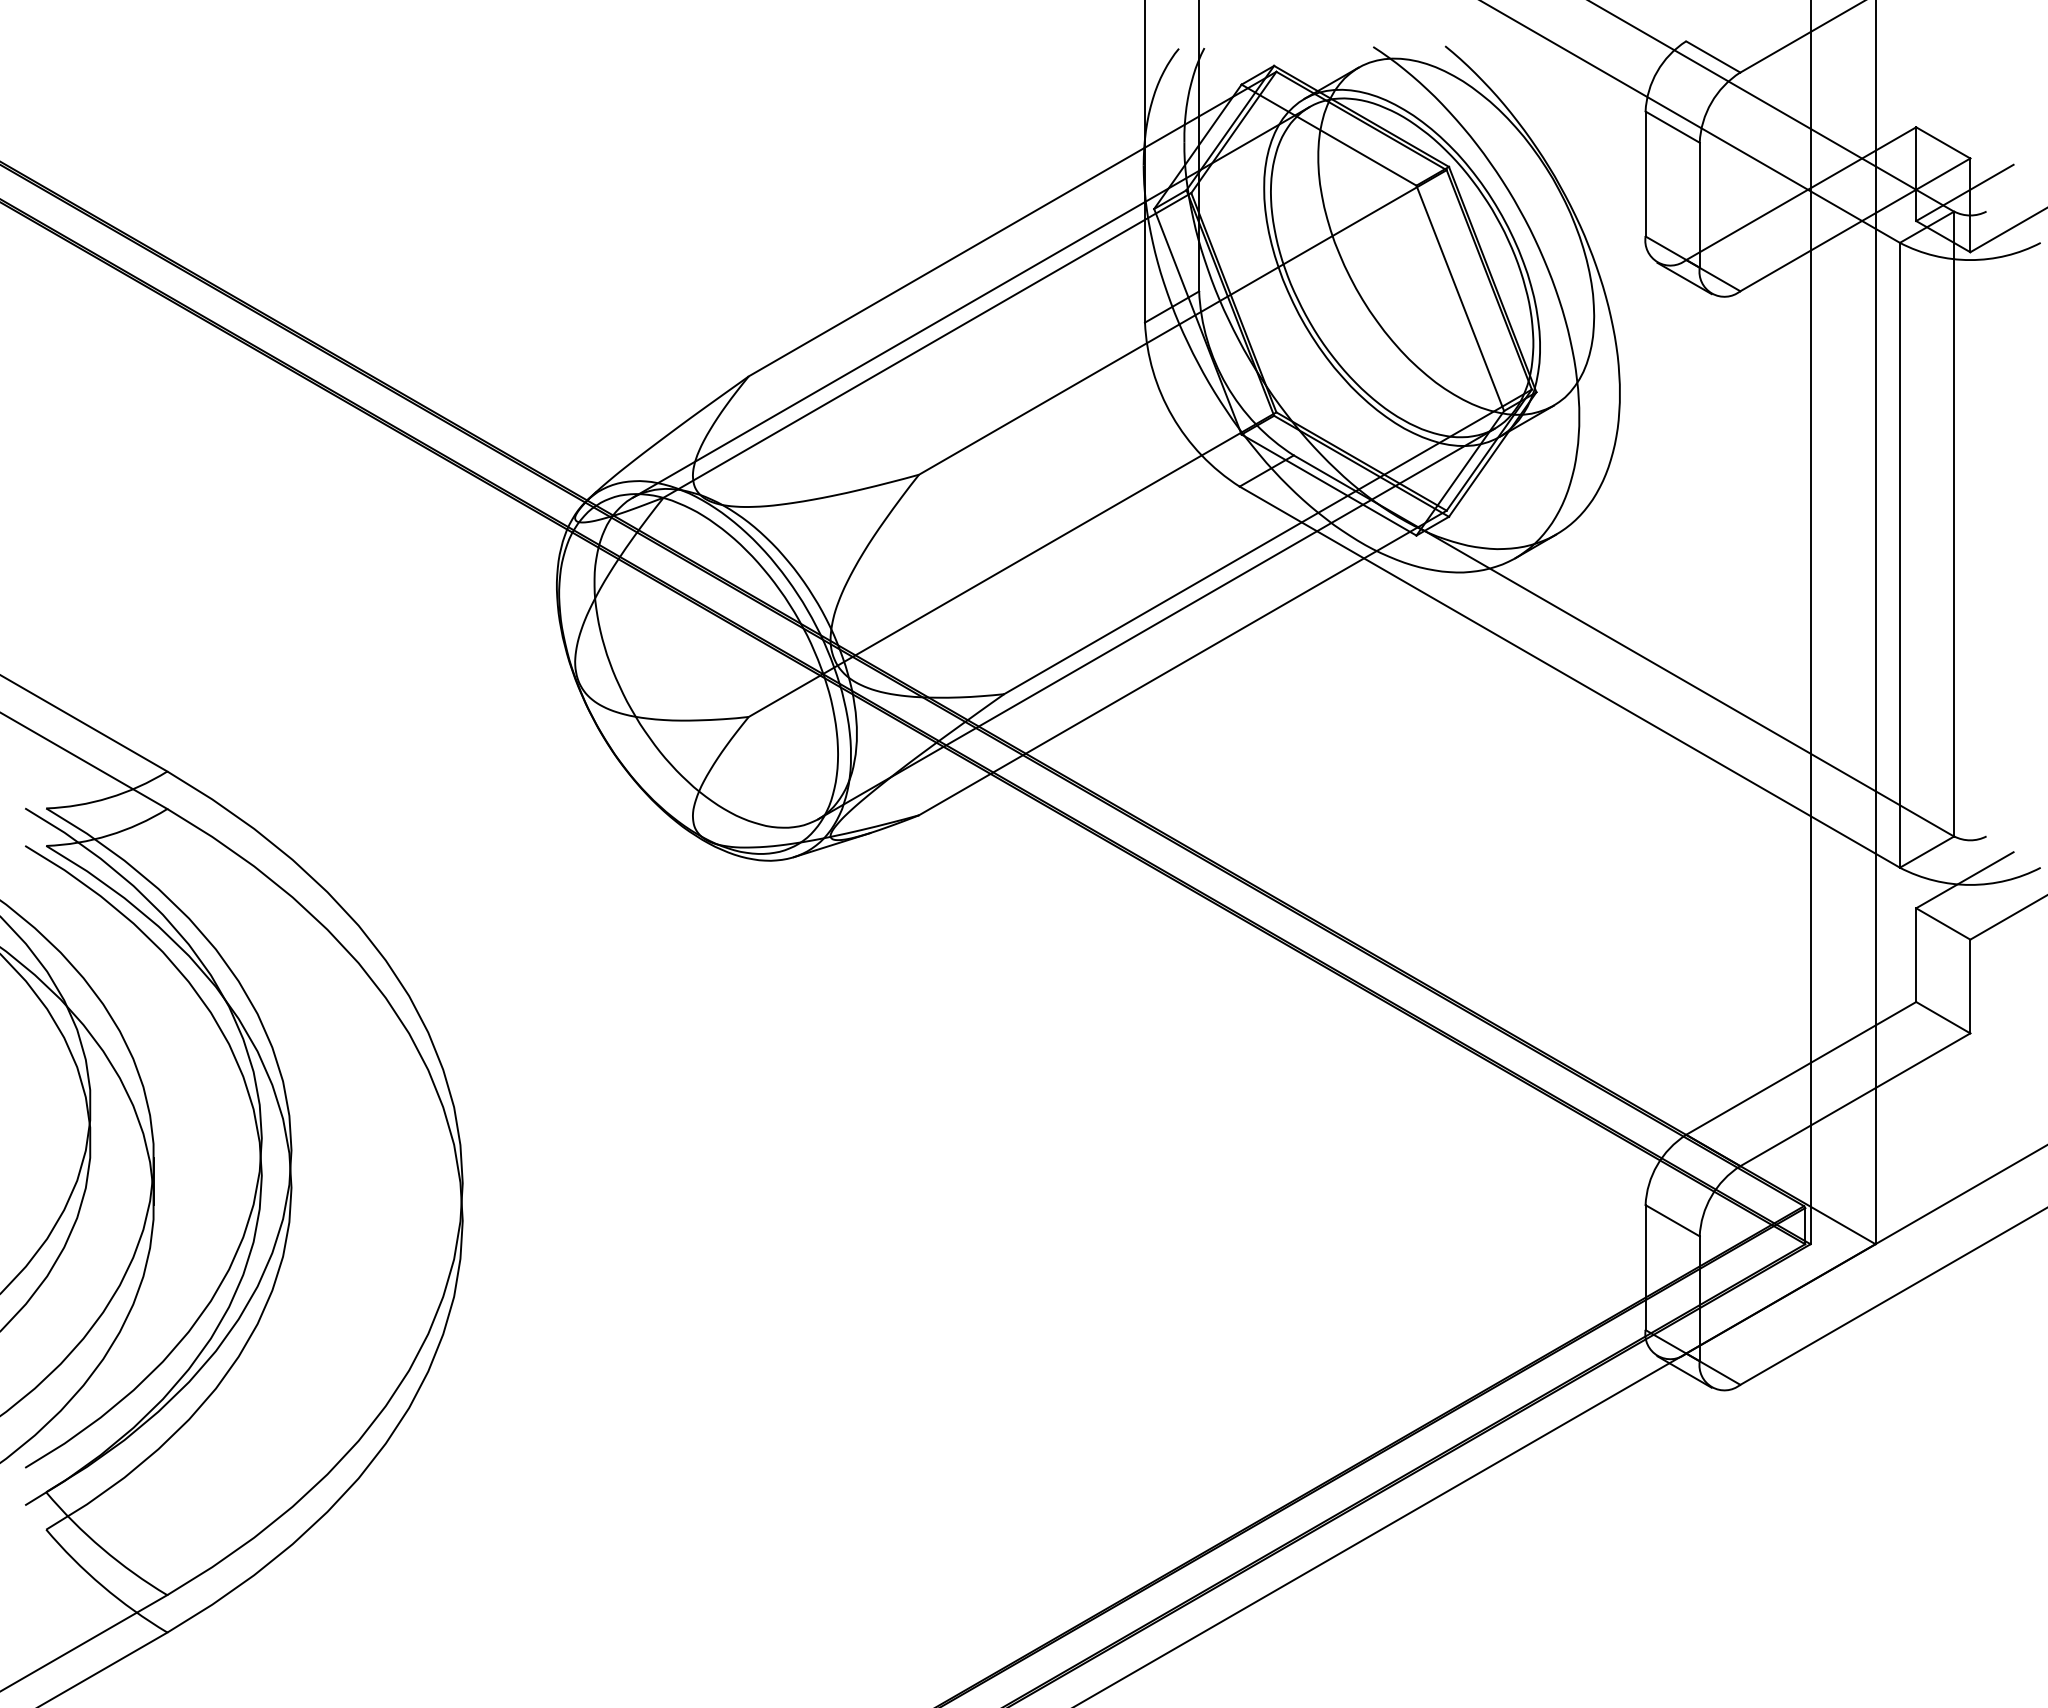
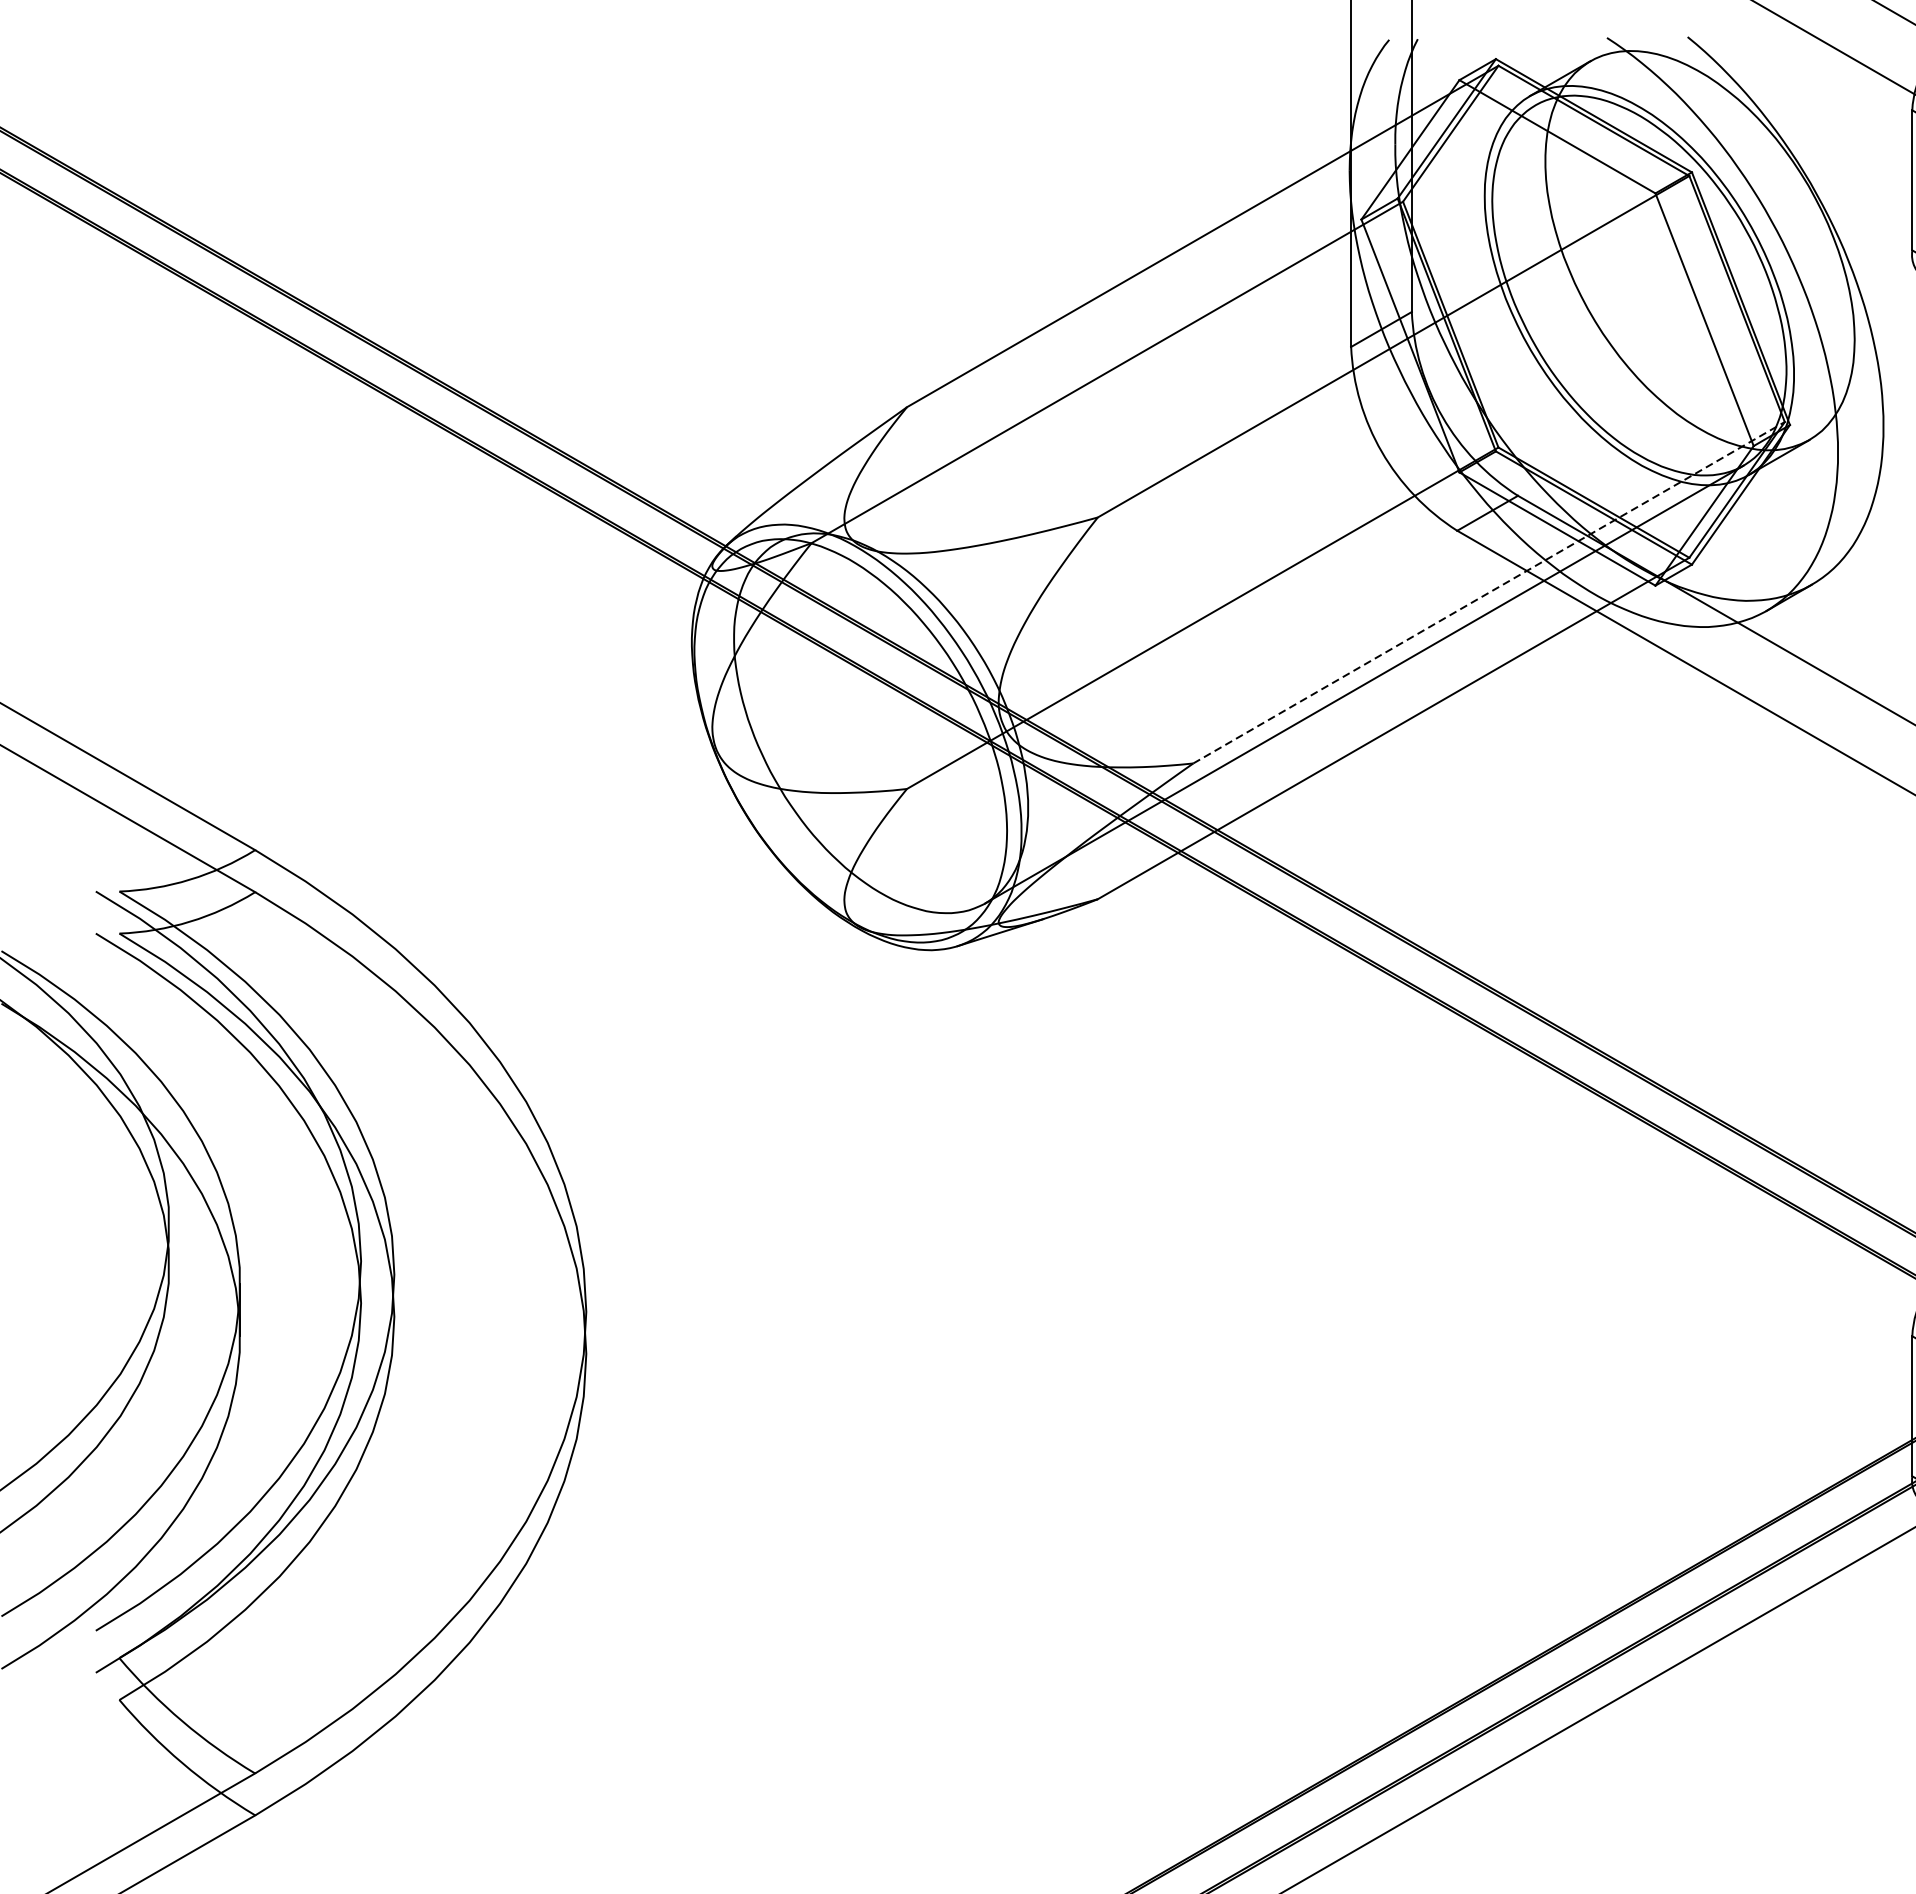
line: (970, 302) -> (1155, 324), removed
line: (1268, 541) -> (1489, 592), solid -> dashed

